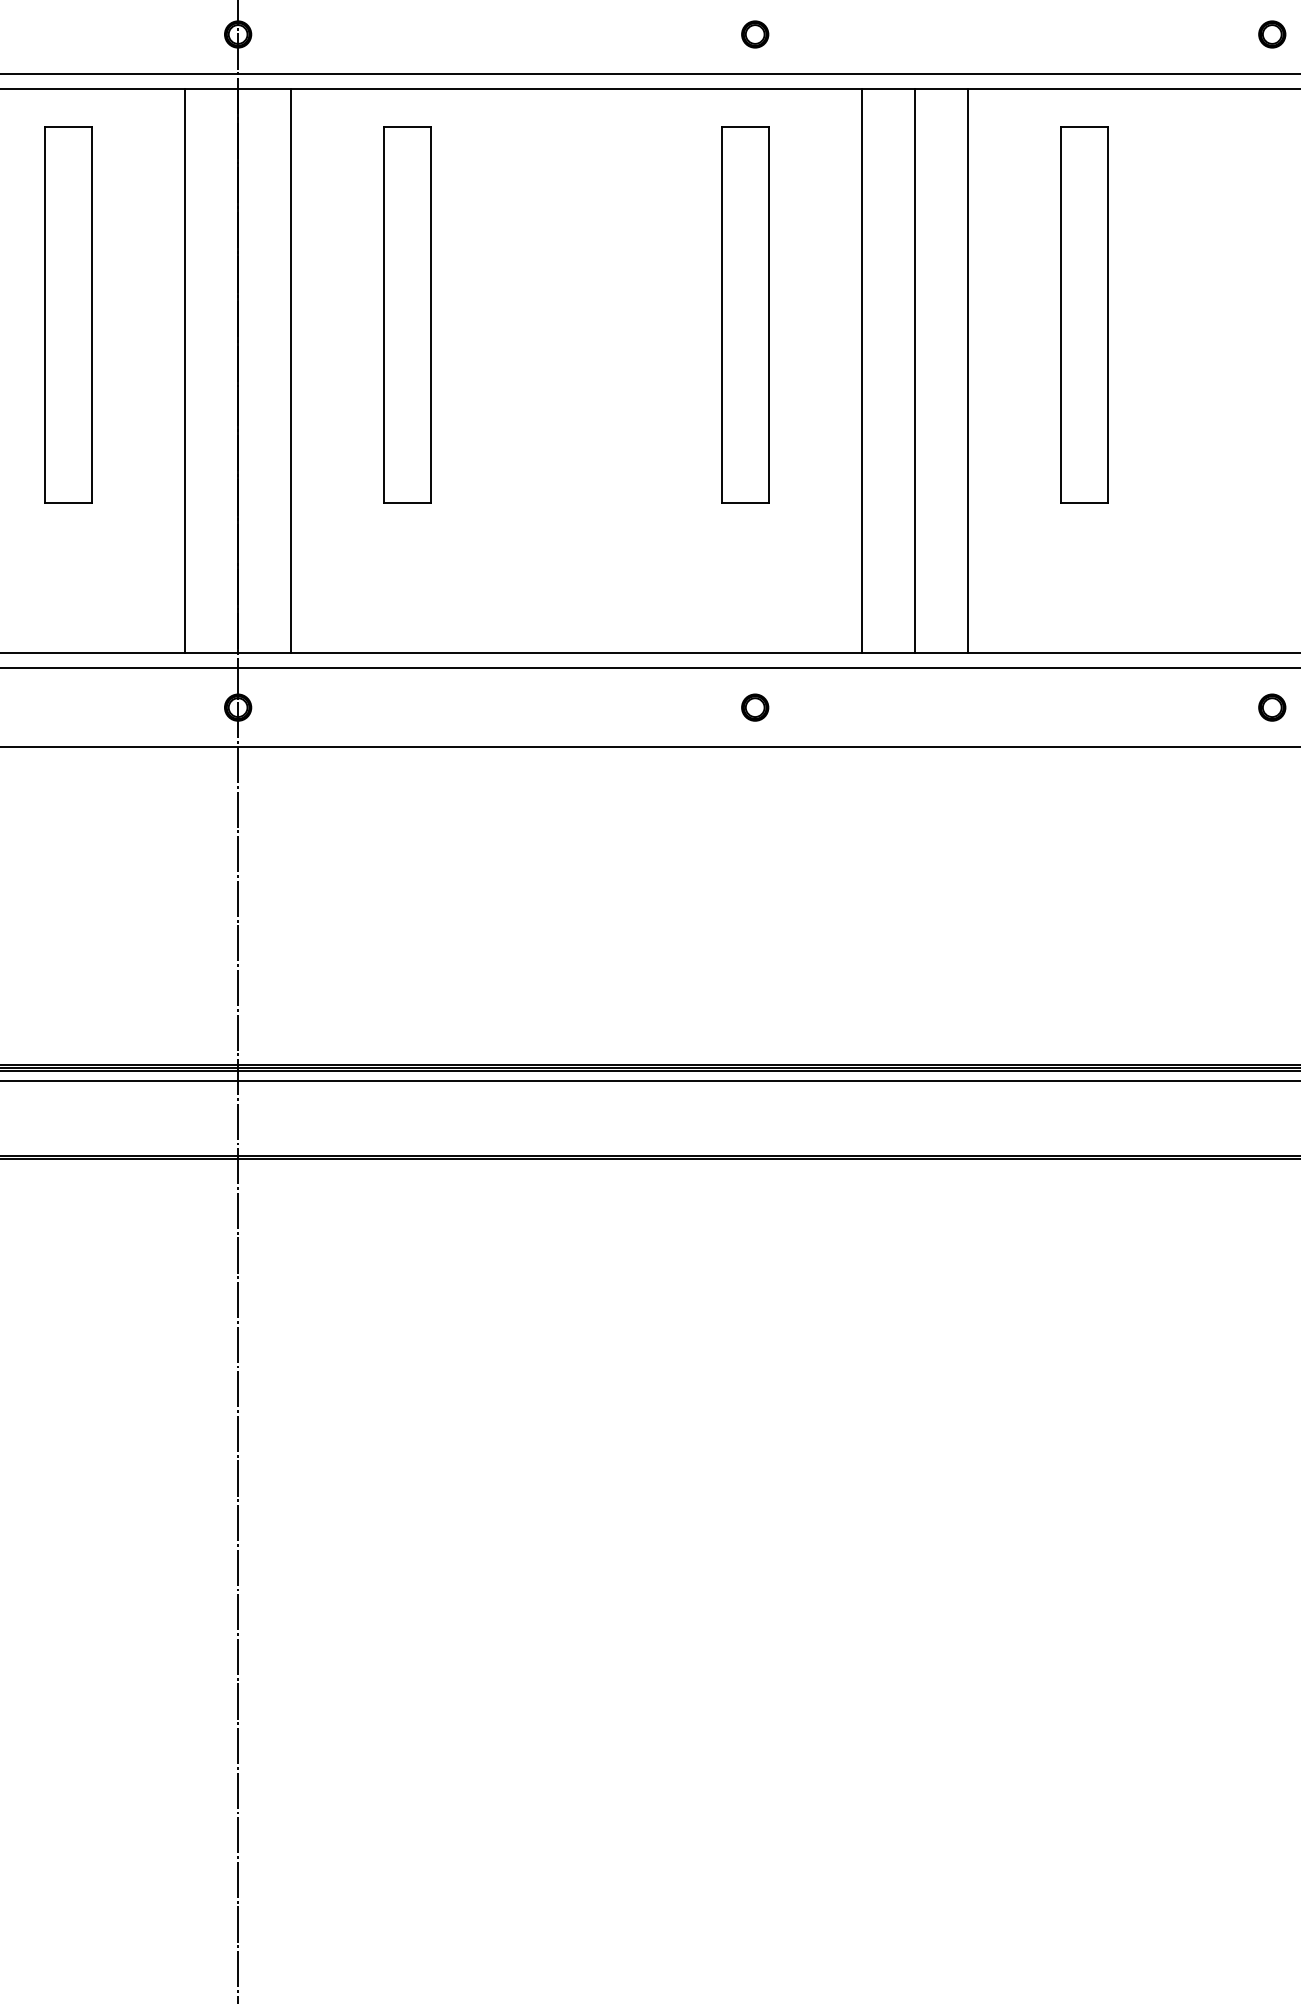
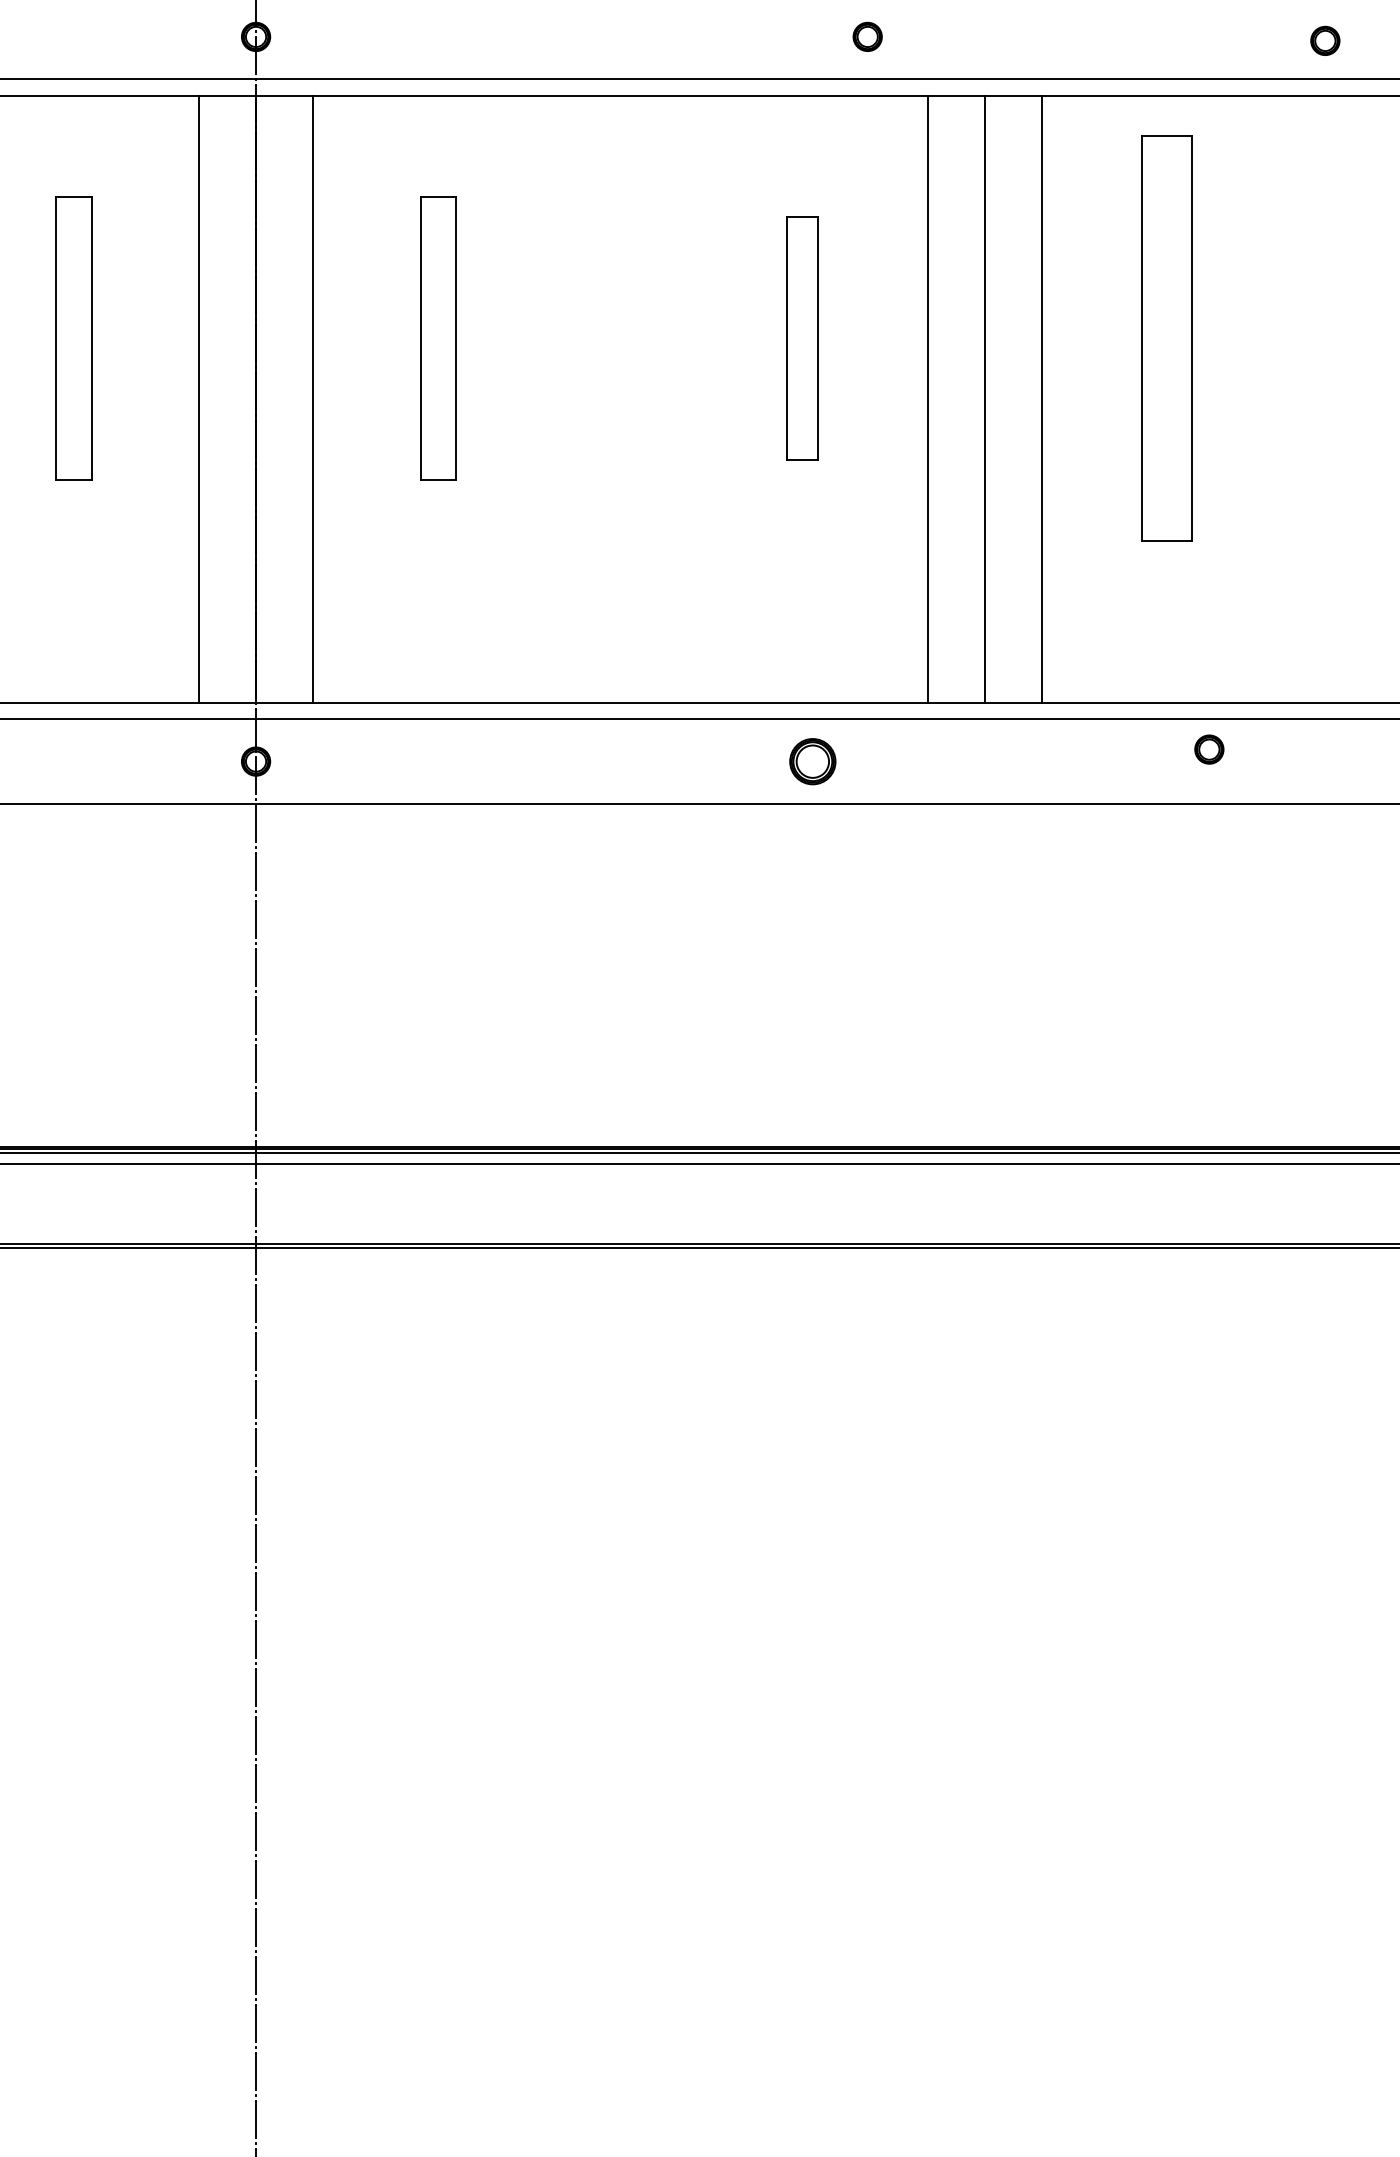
part: (755, 34) -> (867, 36), moved
part: (1272, 34) -> (1325, 40), moved
part: (68, 314) -> (73, 338), size x0.7
part: (407, 314) -> (438, 338), size x0.7
part: (745, 314) -> (802, 338), size x0.6
part: (755, 707) -> (812, 761), size x1.6
part: (1272, 707) -> (1209, 749), moved

